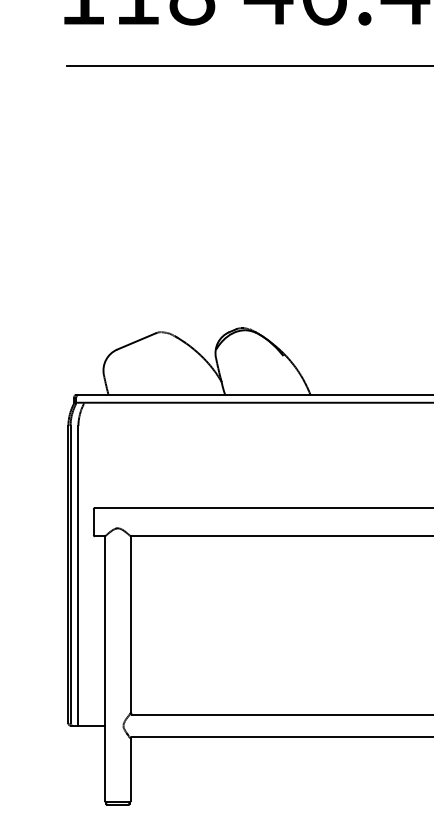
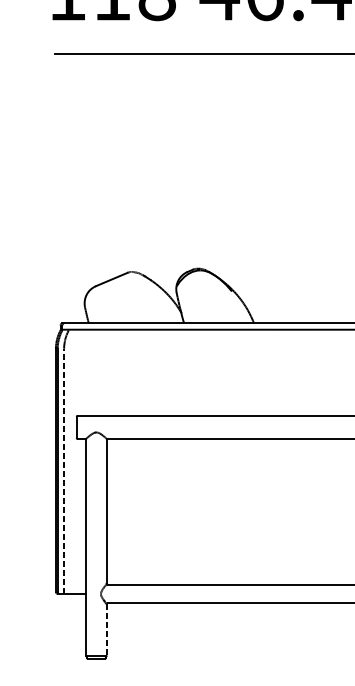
line: (78, 575) -> (64, 471), solid -> dashed
line: (130, 770) -> (106, 630), solid -> dashed

